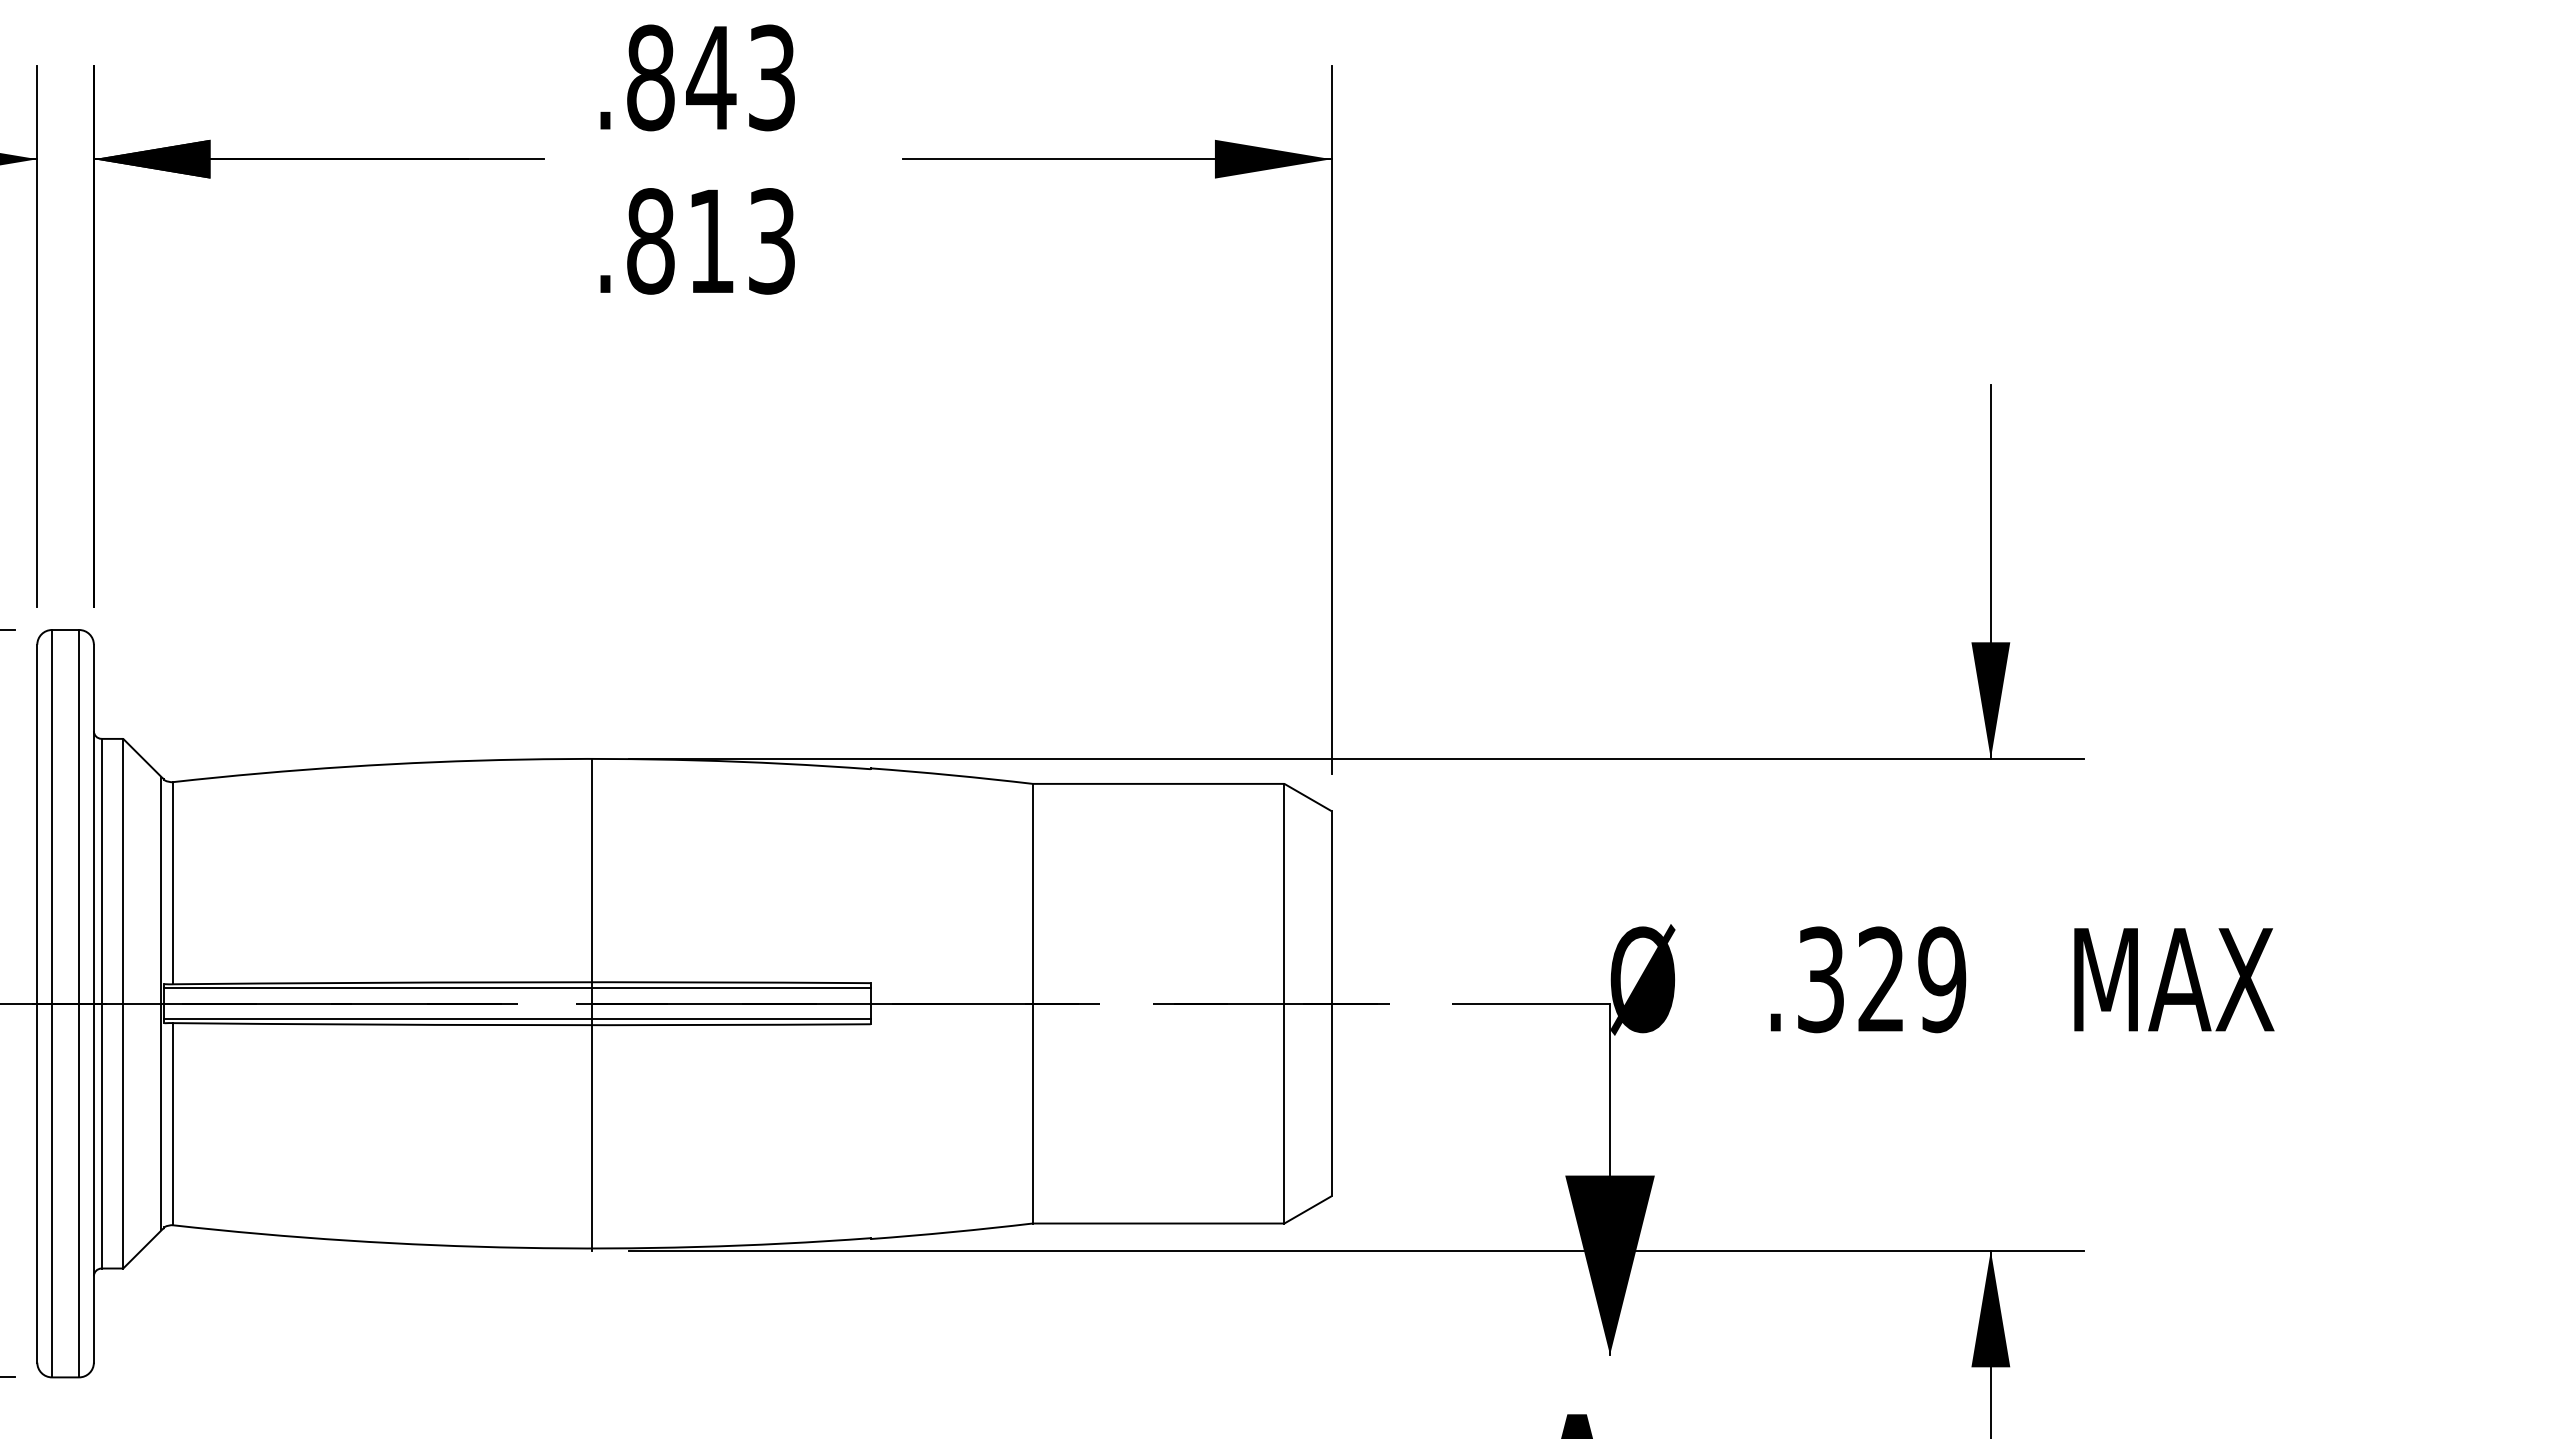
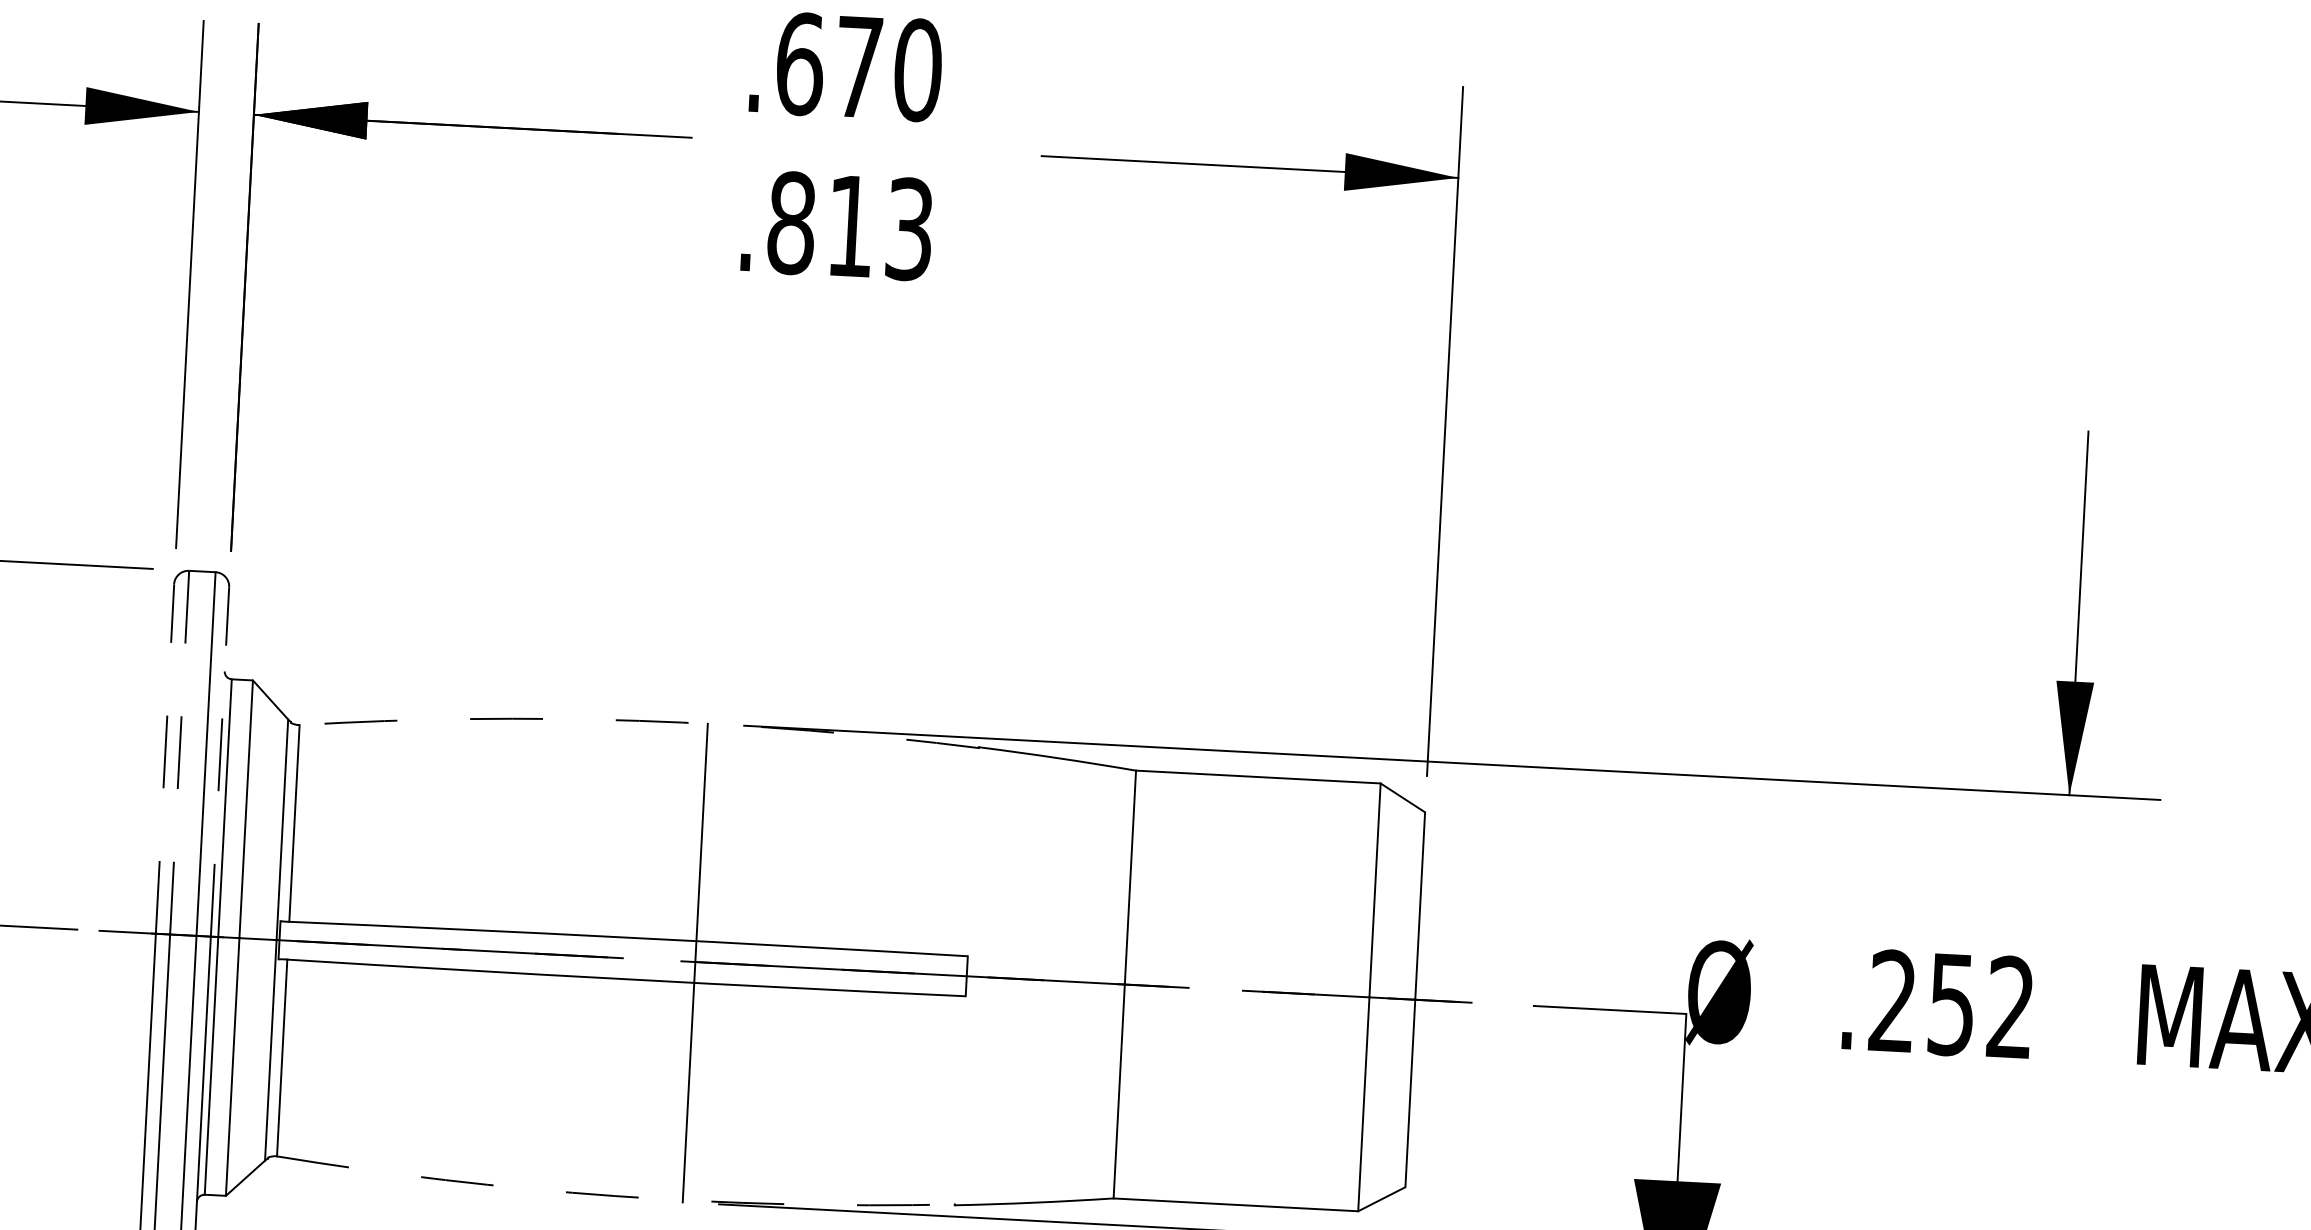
text: (711, 77) -> (859, 66), .843 -> .670
arc: (521, 759) -> (639, 720), solid -> dashed
line: (52, 816) -> (180, 752), solid -> dashed
line: (37, 823) -> (165, 758), solid -> dashed
line: (93, 823) -> (219, 761), solid -> dashed
text: (1882, 979) -> (1952, 1004), .329 -> .252
line: (517, 988) -> (623, 943), removed
line: (517, 1019) -> (622, 973), removed
arc: (521, 1247) -> (614, 1195), solid -> dashed

